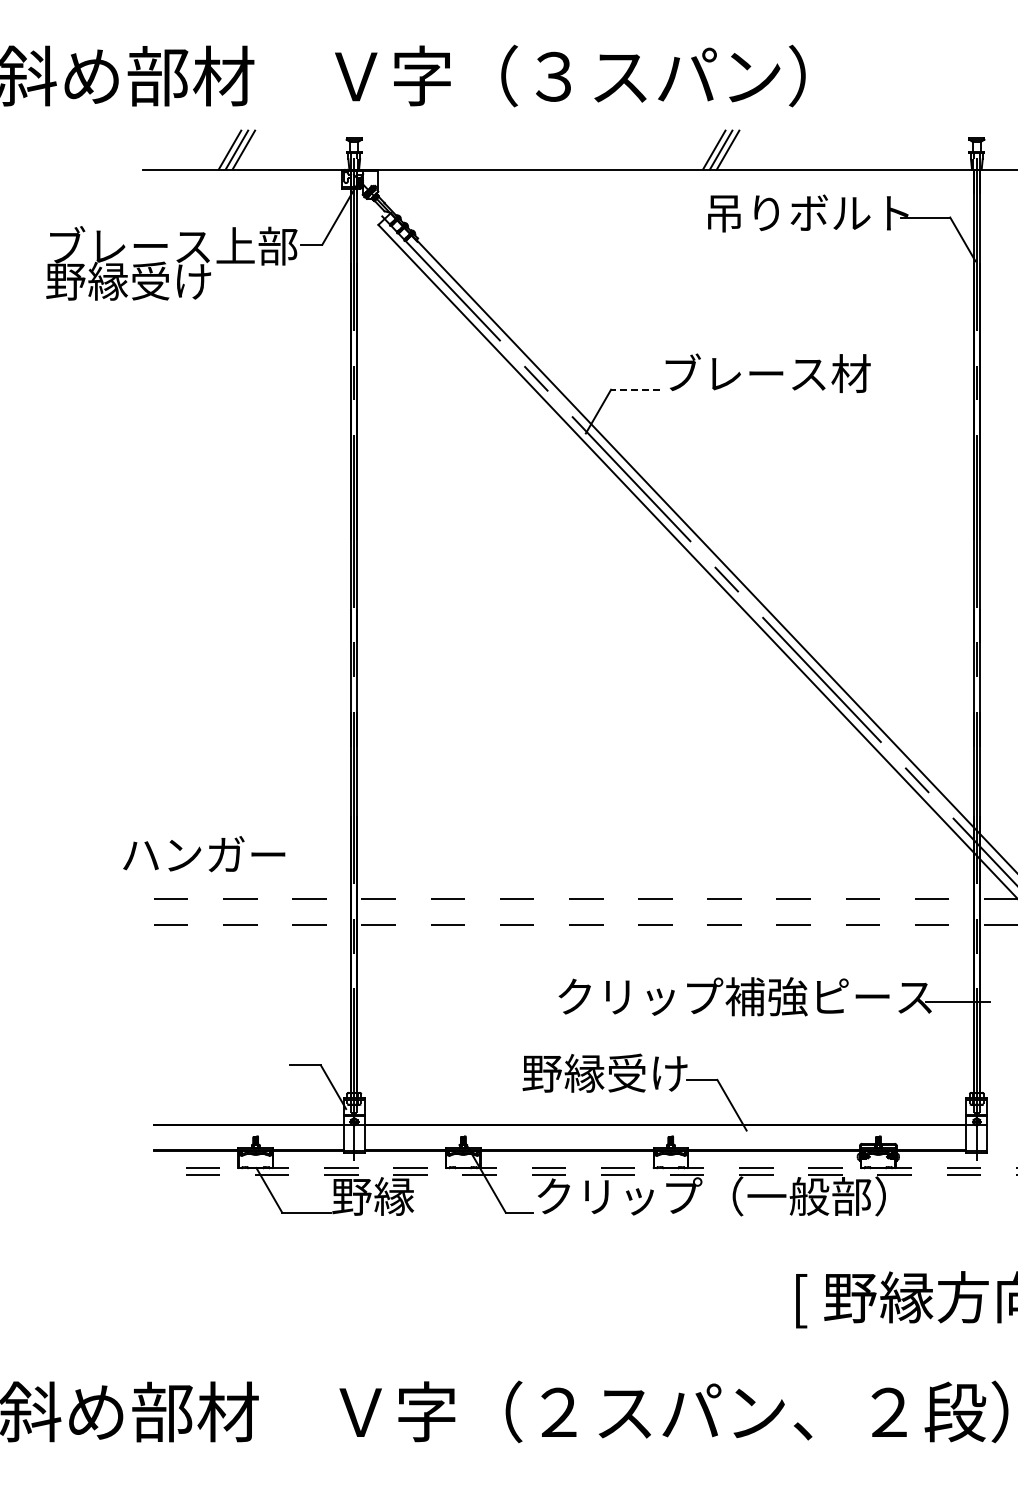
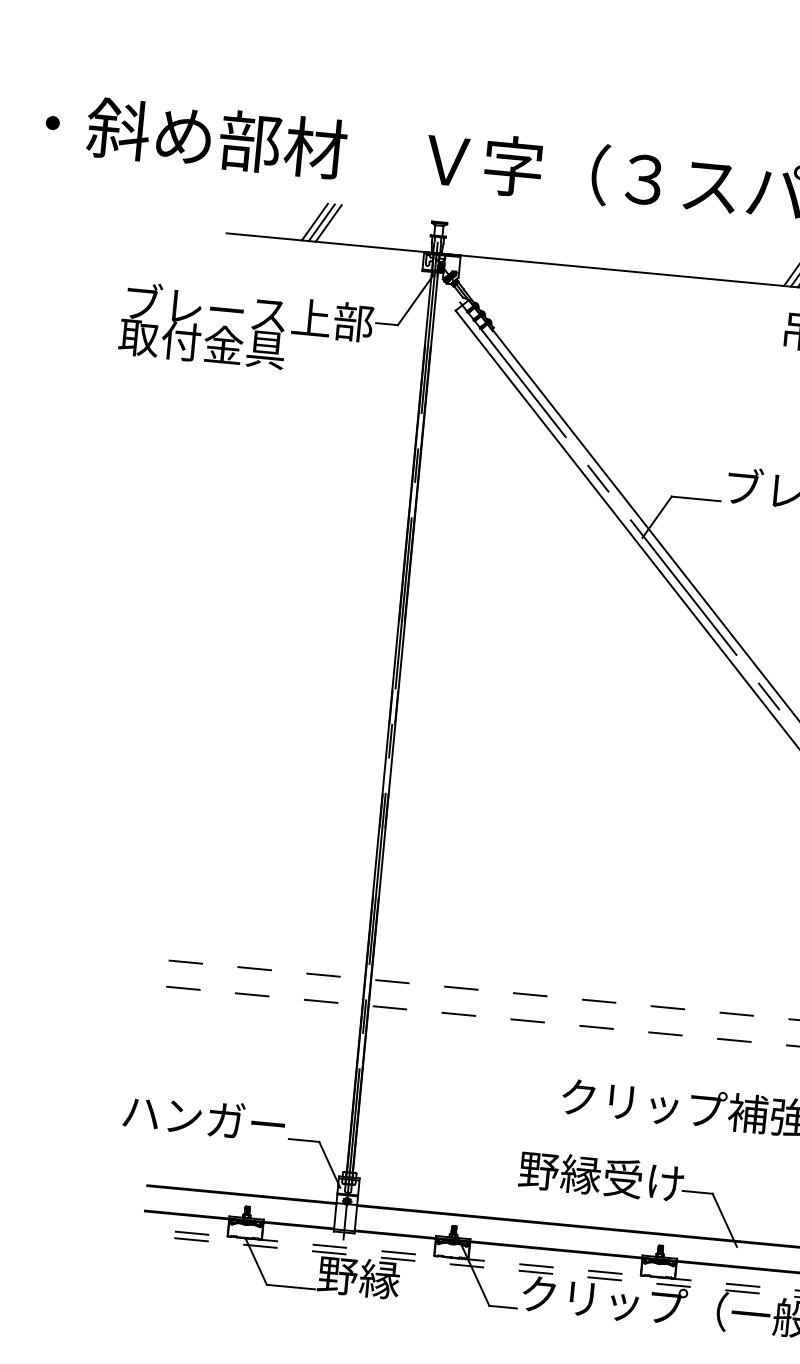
text: (128, 280) -> (201, 342), 野縁受け -> 取付金具
line: (635, 389) -> (696, 498), dashed -> solid
text: (204, 854) -> (204, 1118), moved

